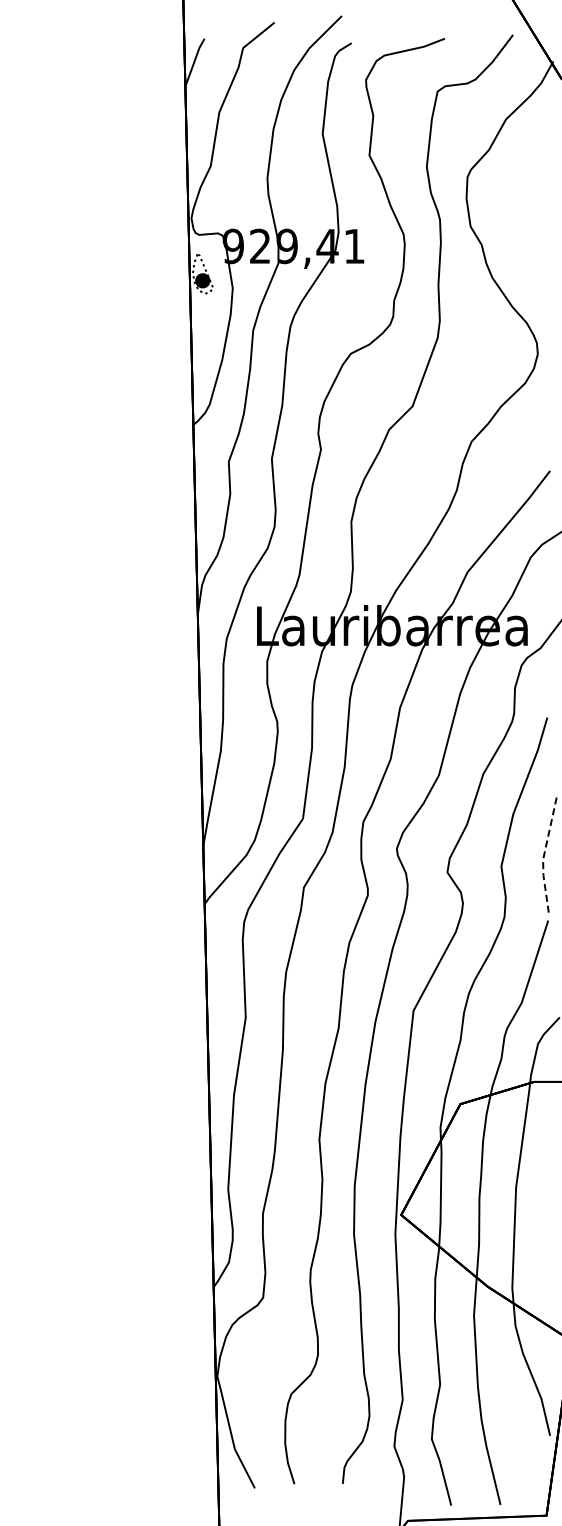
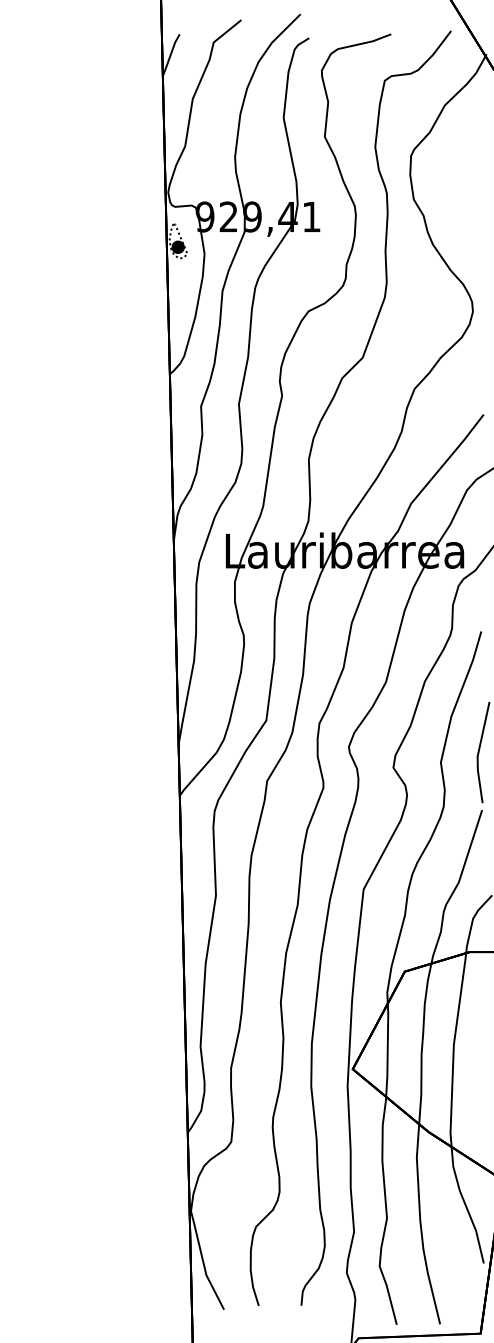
line: (543, 855) -> (477, 752), dashed -> solid

